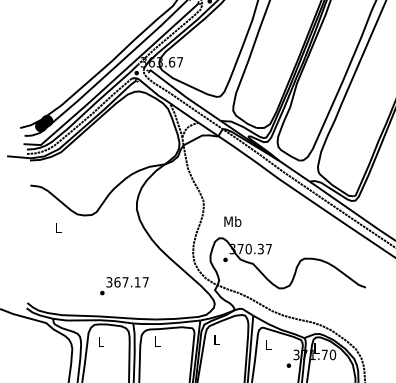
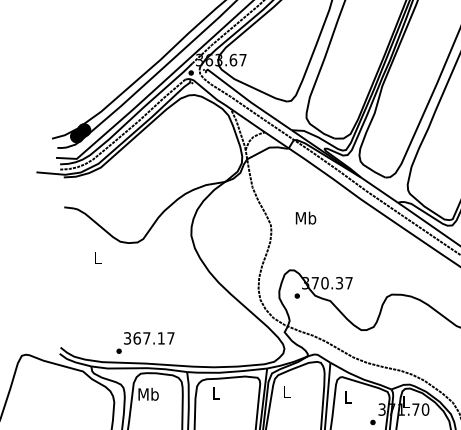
text: (232, 221) -> (305, 218), moved
text: (124, 286) -> (145, 343), moved
text: (100, 341) -> (147, 393), L -> Mb

